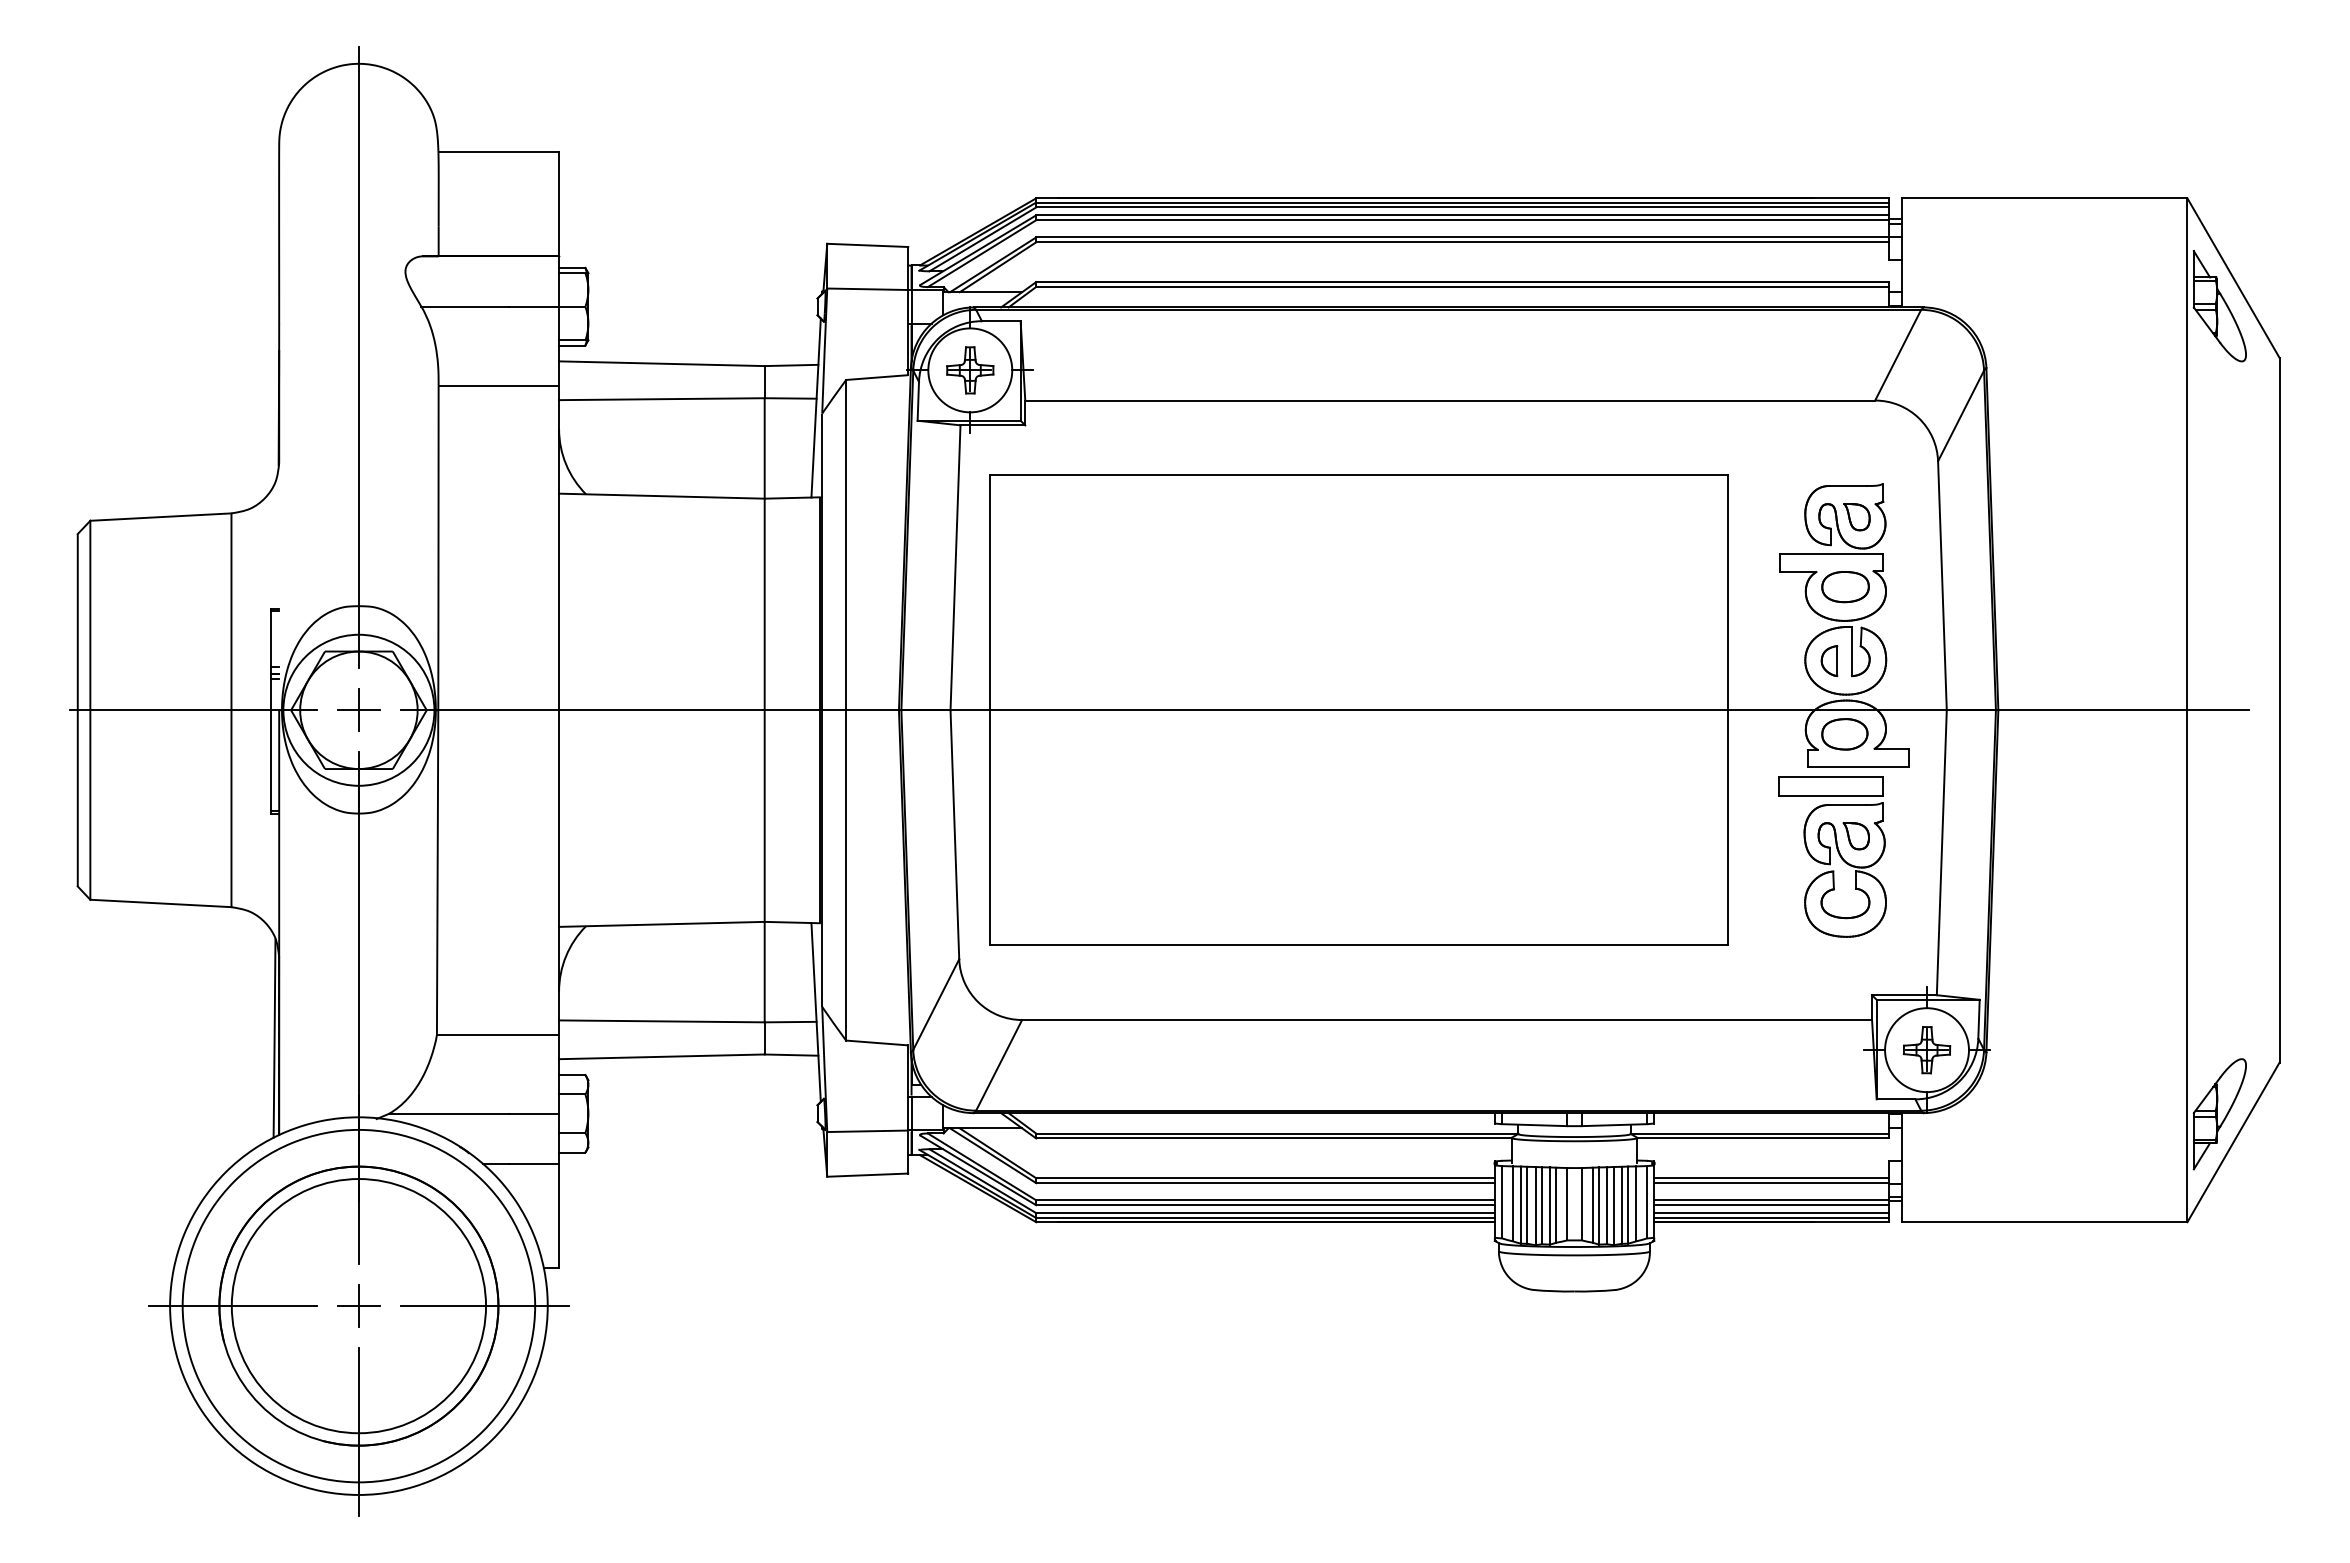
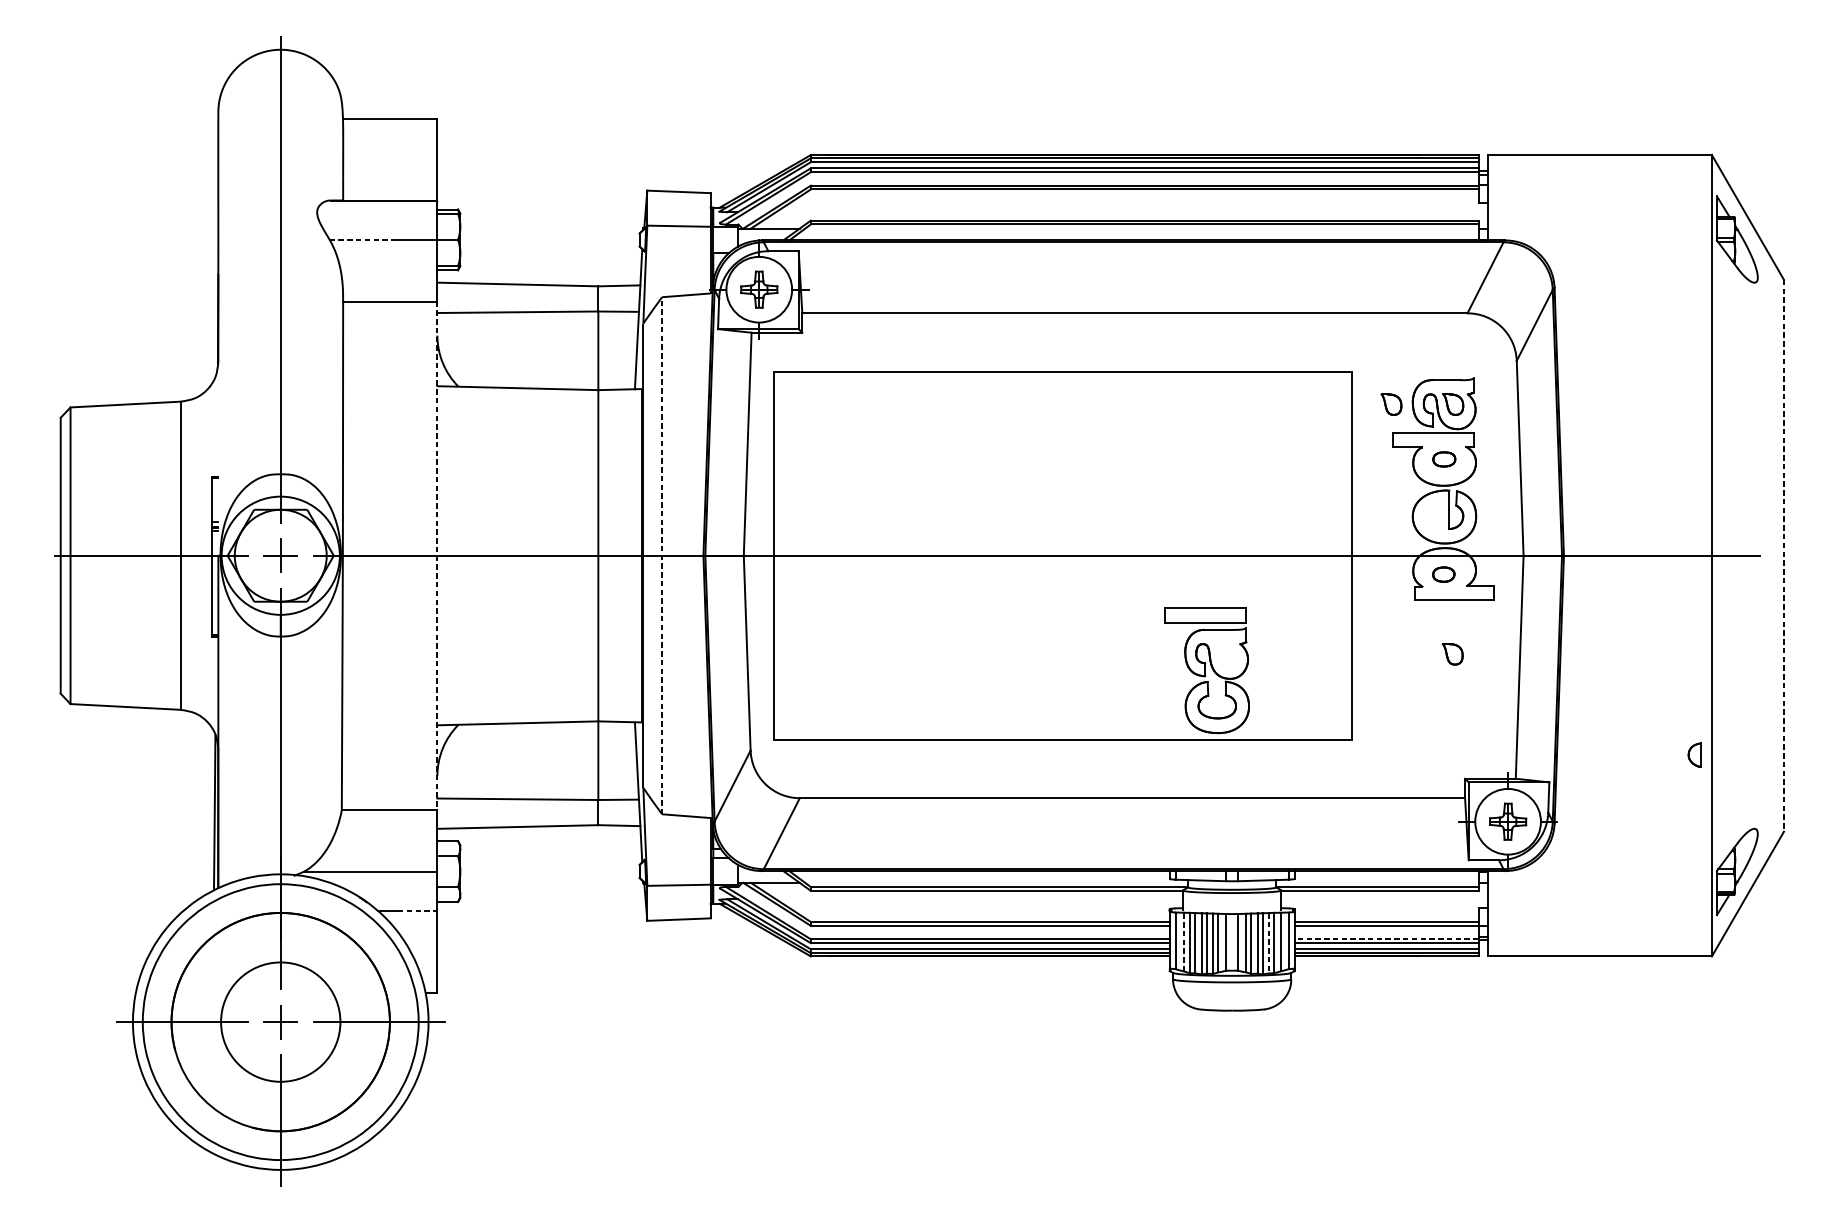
line: (465, 306) -> (364, 239), solid -> dashed
part: (1777, 517) -> (1391, 404), added
part: (1845, 587) -> (1444, 459), size x0.6
part: (1829, 660) -> (1694, 754), moved
line: (846, 709) -> (662, 555), solid -> dashed
line: (559, 710) -> (437, 555), solid -> dashed
line: (2279, 710) -> (1783, 555), solid -> dashed
part: (1844, 734) -> (1443, 574), size x0.6
part: (1832, 856) -> (1207, 670), moved
line: (534, 1164) -> (418, 911), solid -> dashed
line: (1771, 1200) -> (1386, 939), solid -> dashed
line: (1512, 1203) -> (1183, 941), solid -> dashed
line: (1621, 1205) -> (1268, 943), solid -> dashed
circle: (358, 1306) -> (280, 1022), size x0.6

